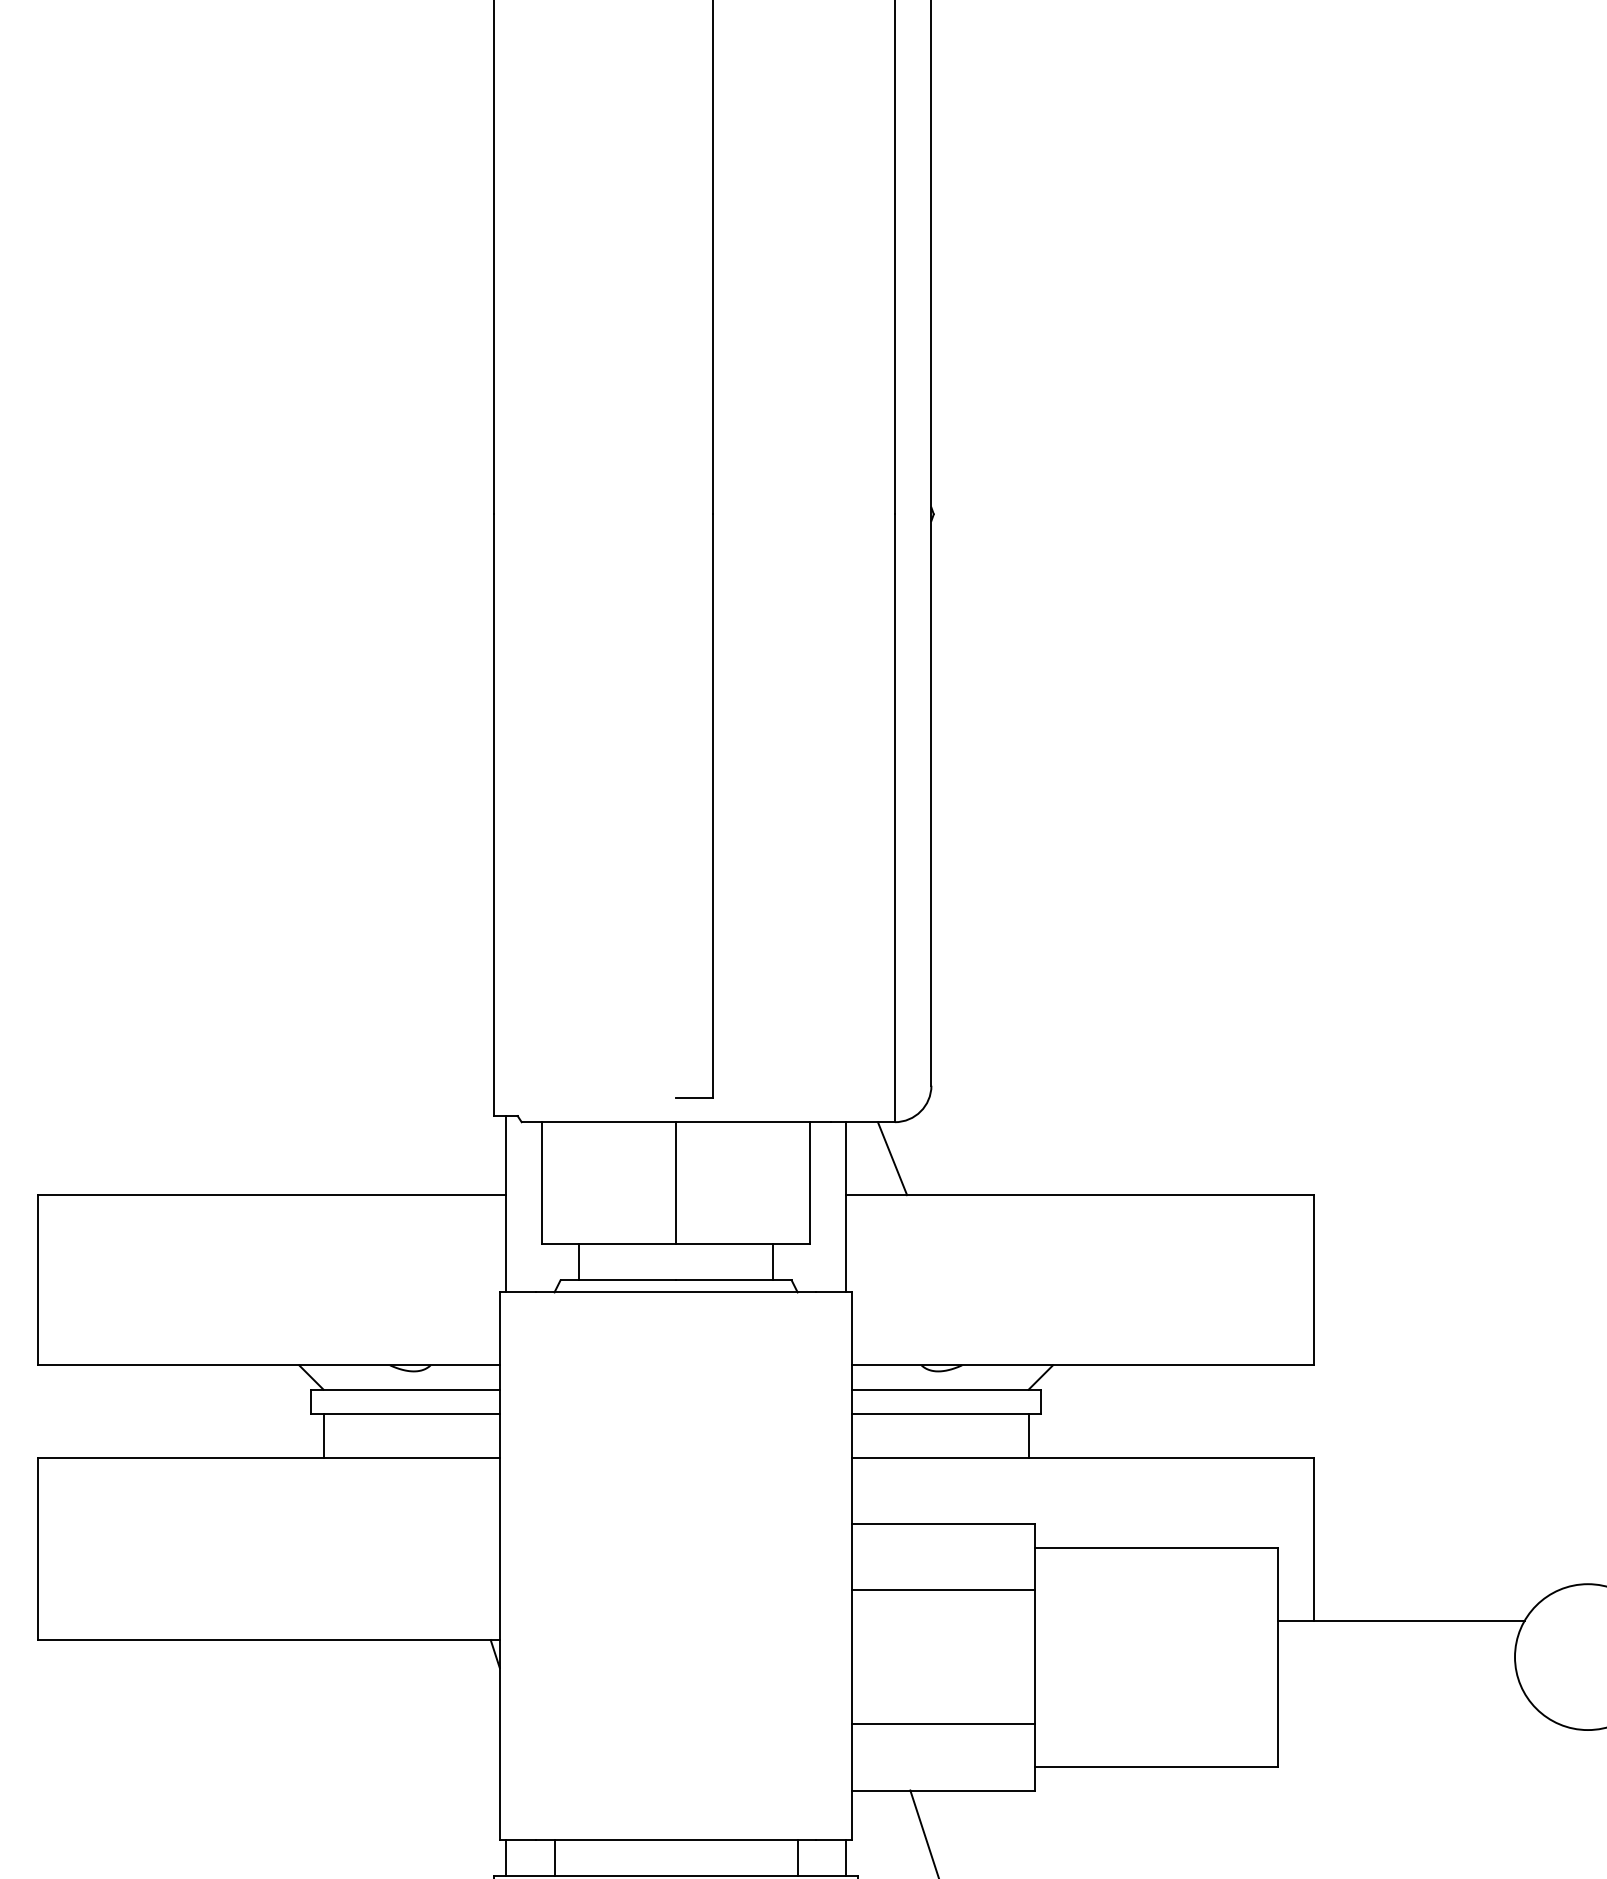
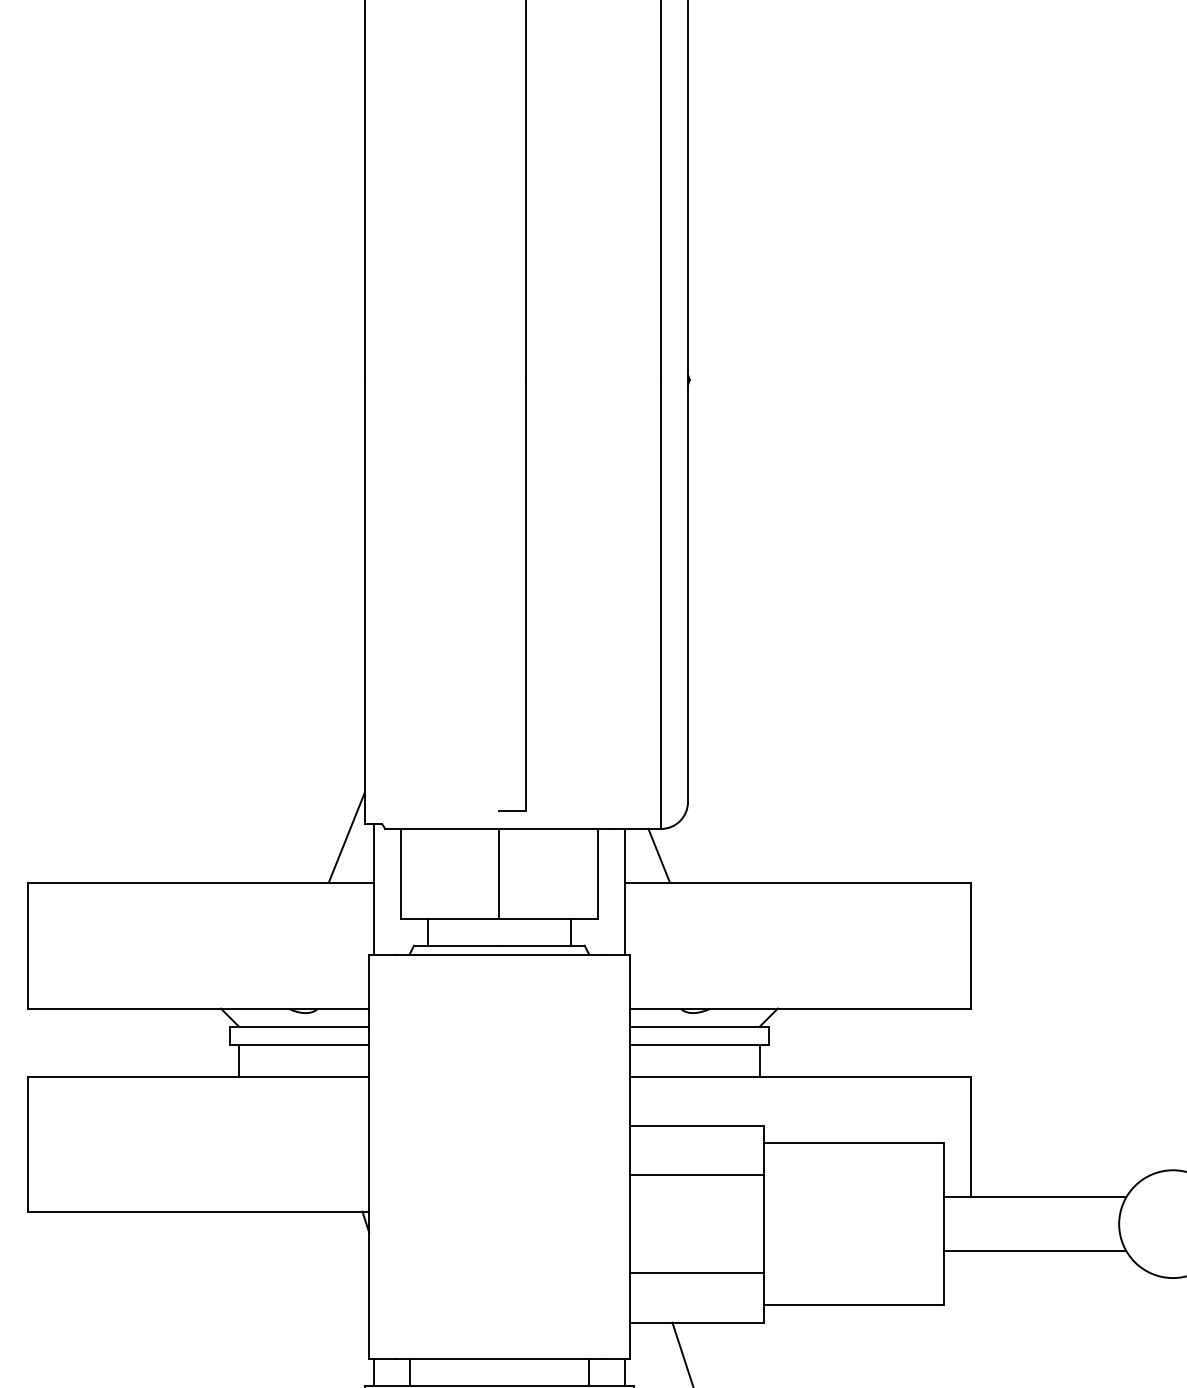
line: (469, 1134) -> (346, 838), added
line: (1400, 1693) -> (1034, 1251), added

